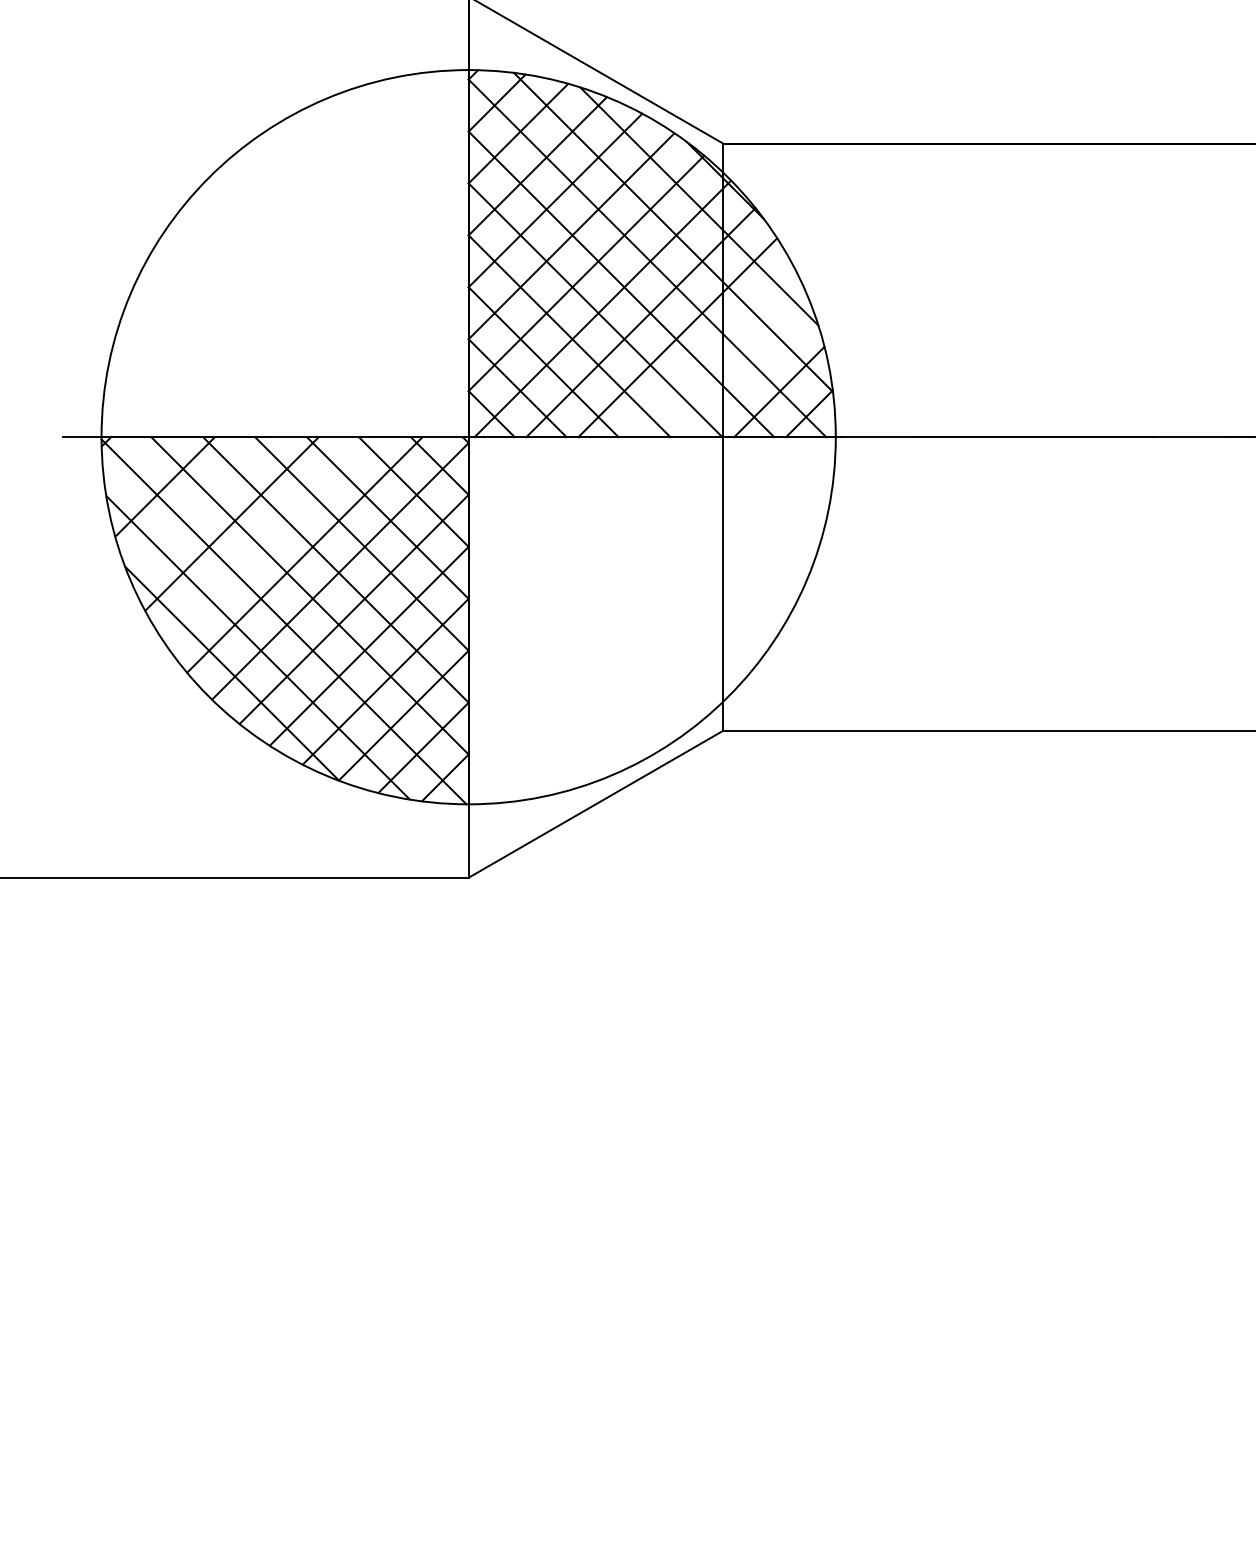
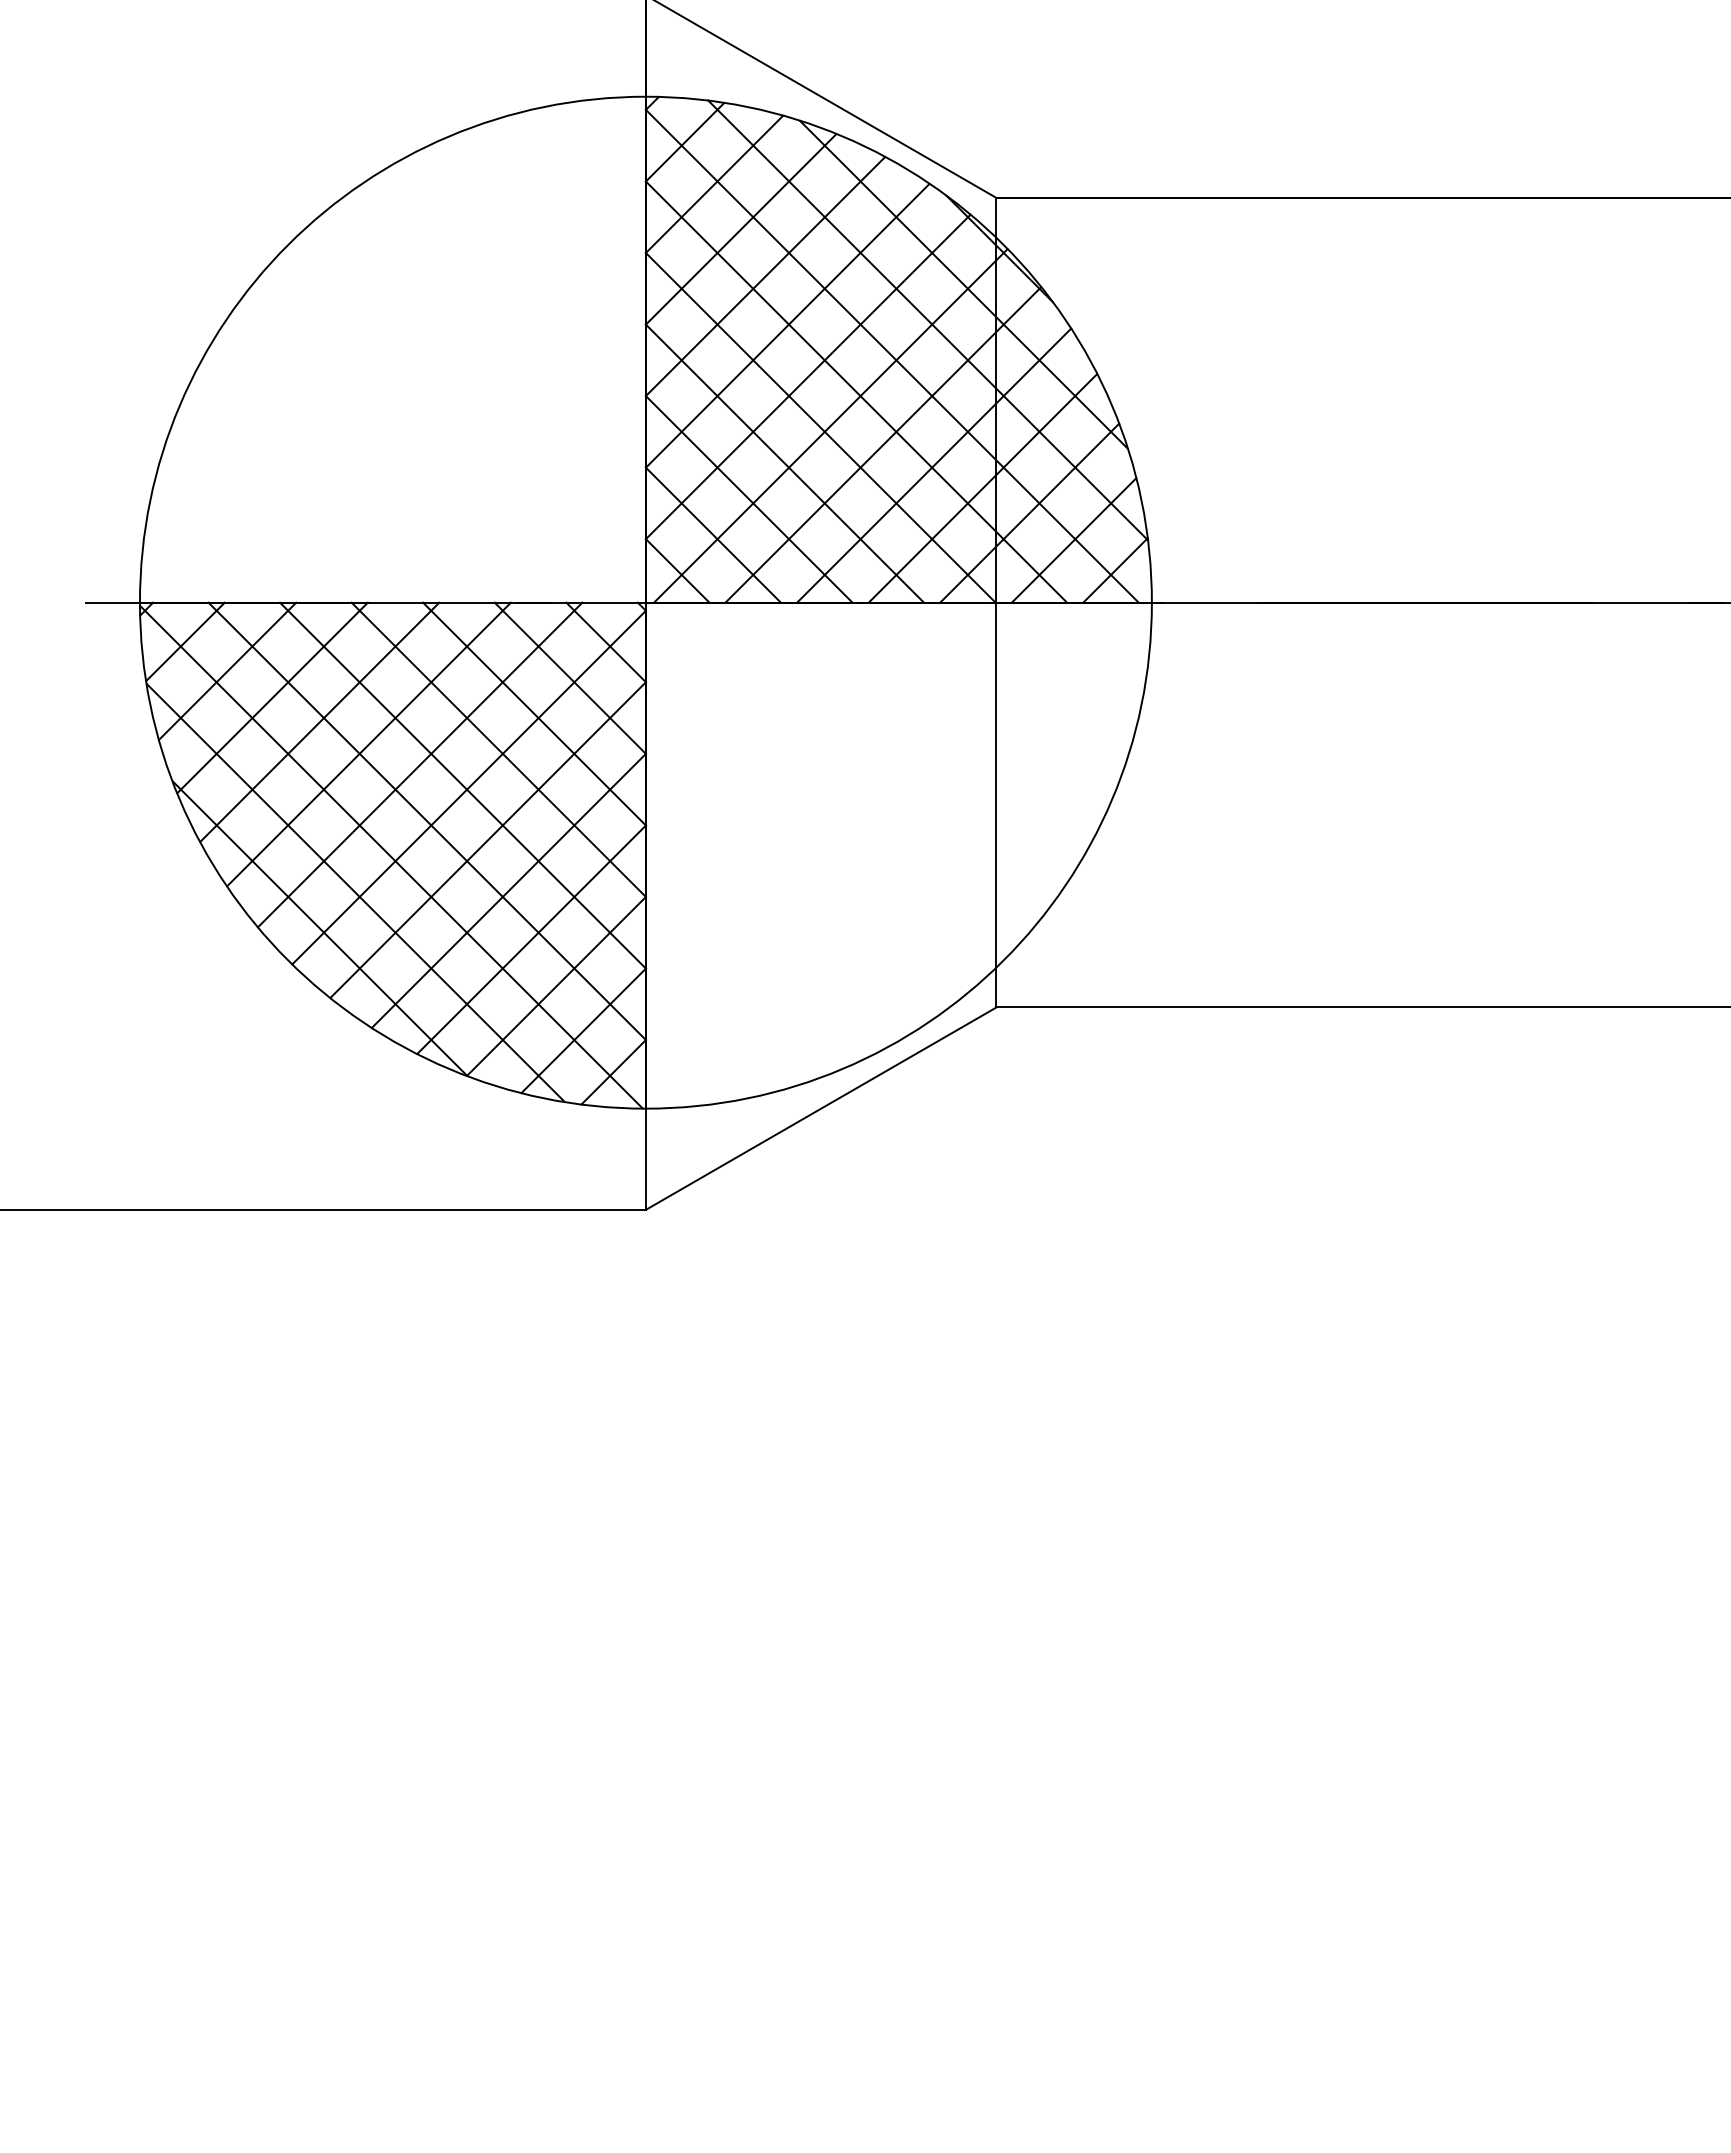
line: (712, 354) -> (982, 488), added
line: (746, 371) -> (1029, 512), added
line: (134, 465) -> (185, 641), added
line: (197, 505) -> (272, 697), added
line: (267, 540) -> (368, 744), added

